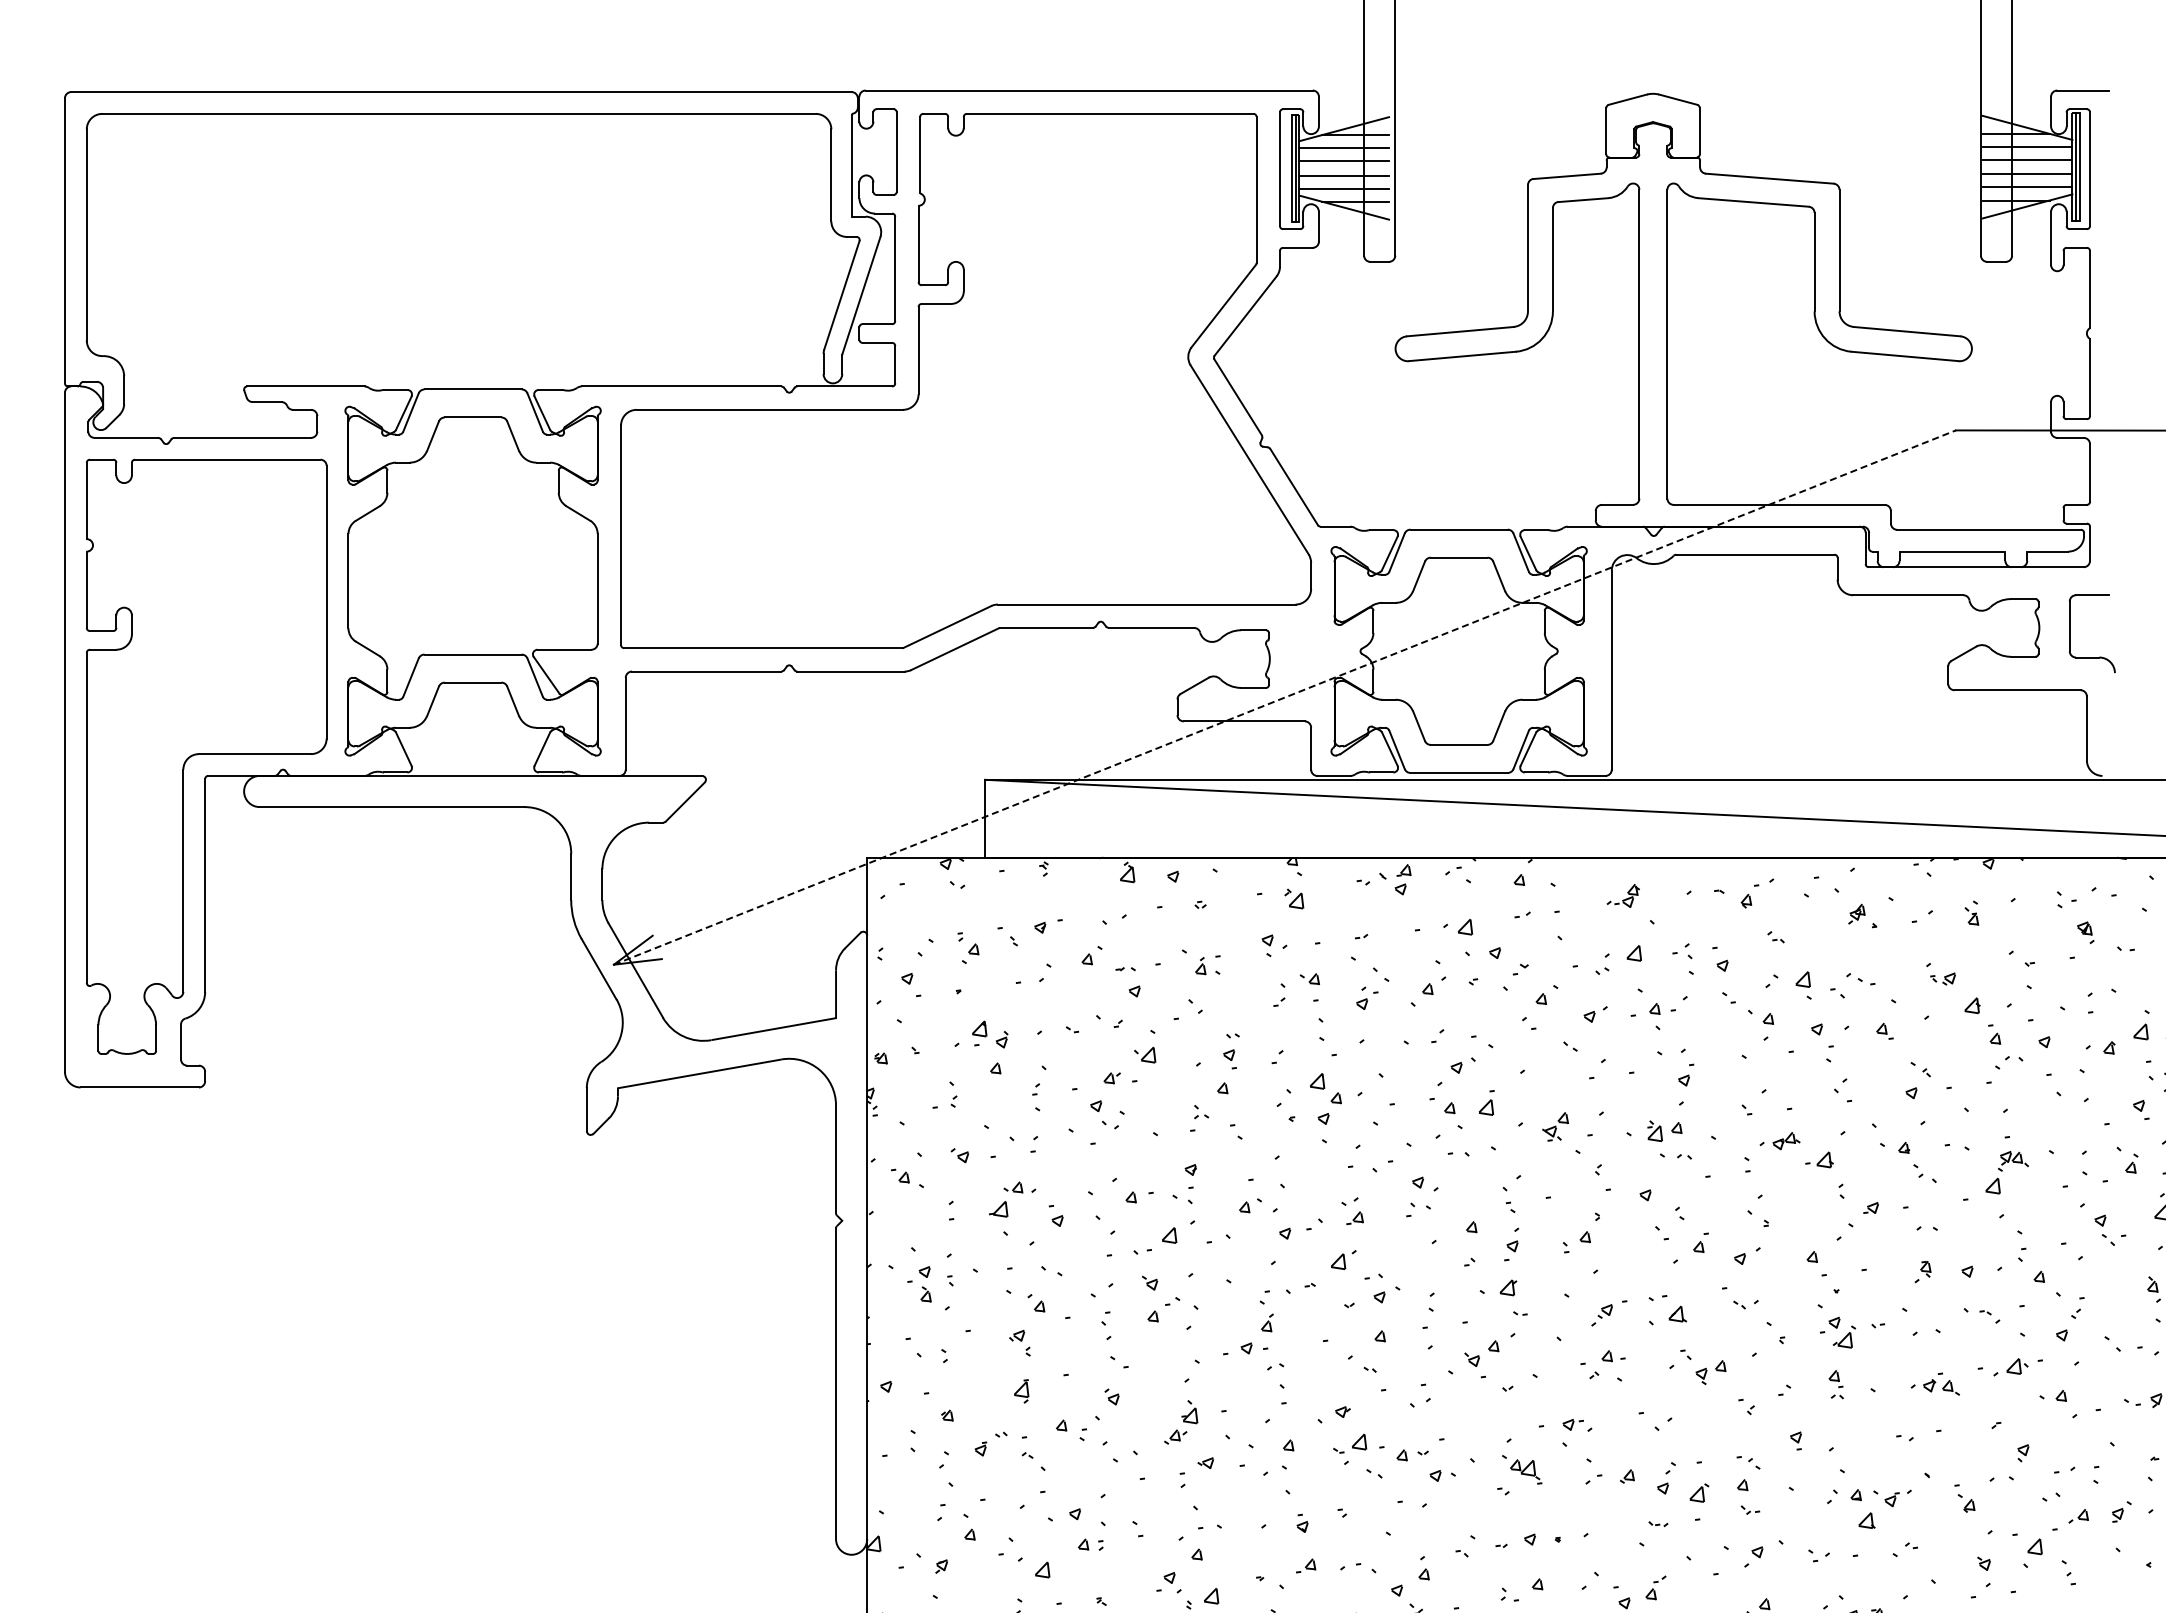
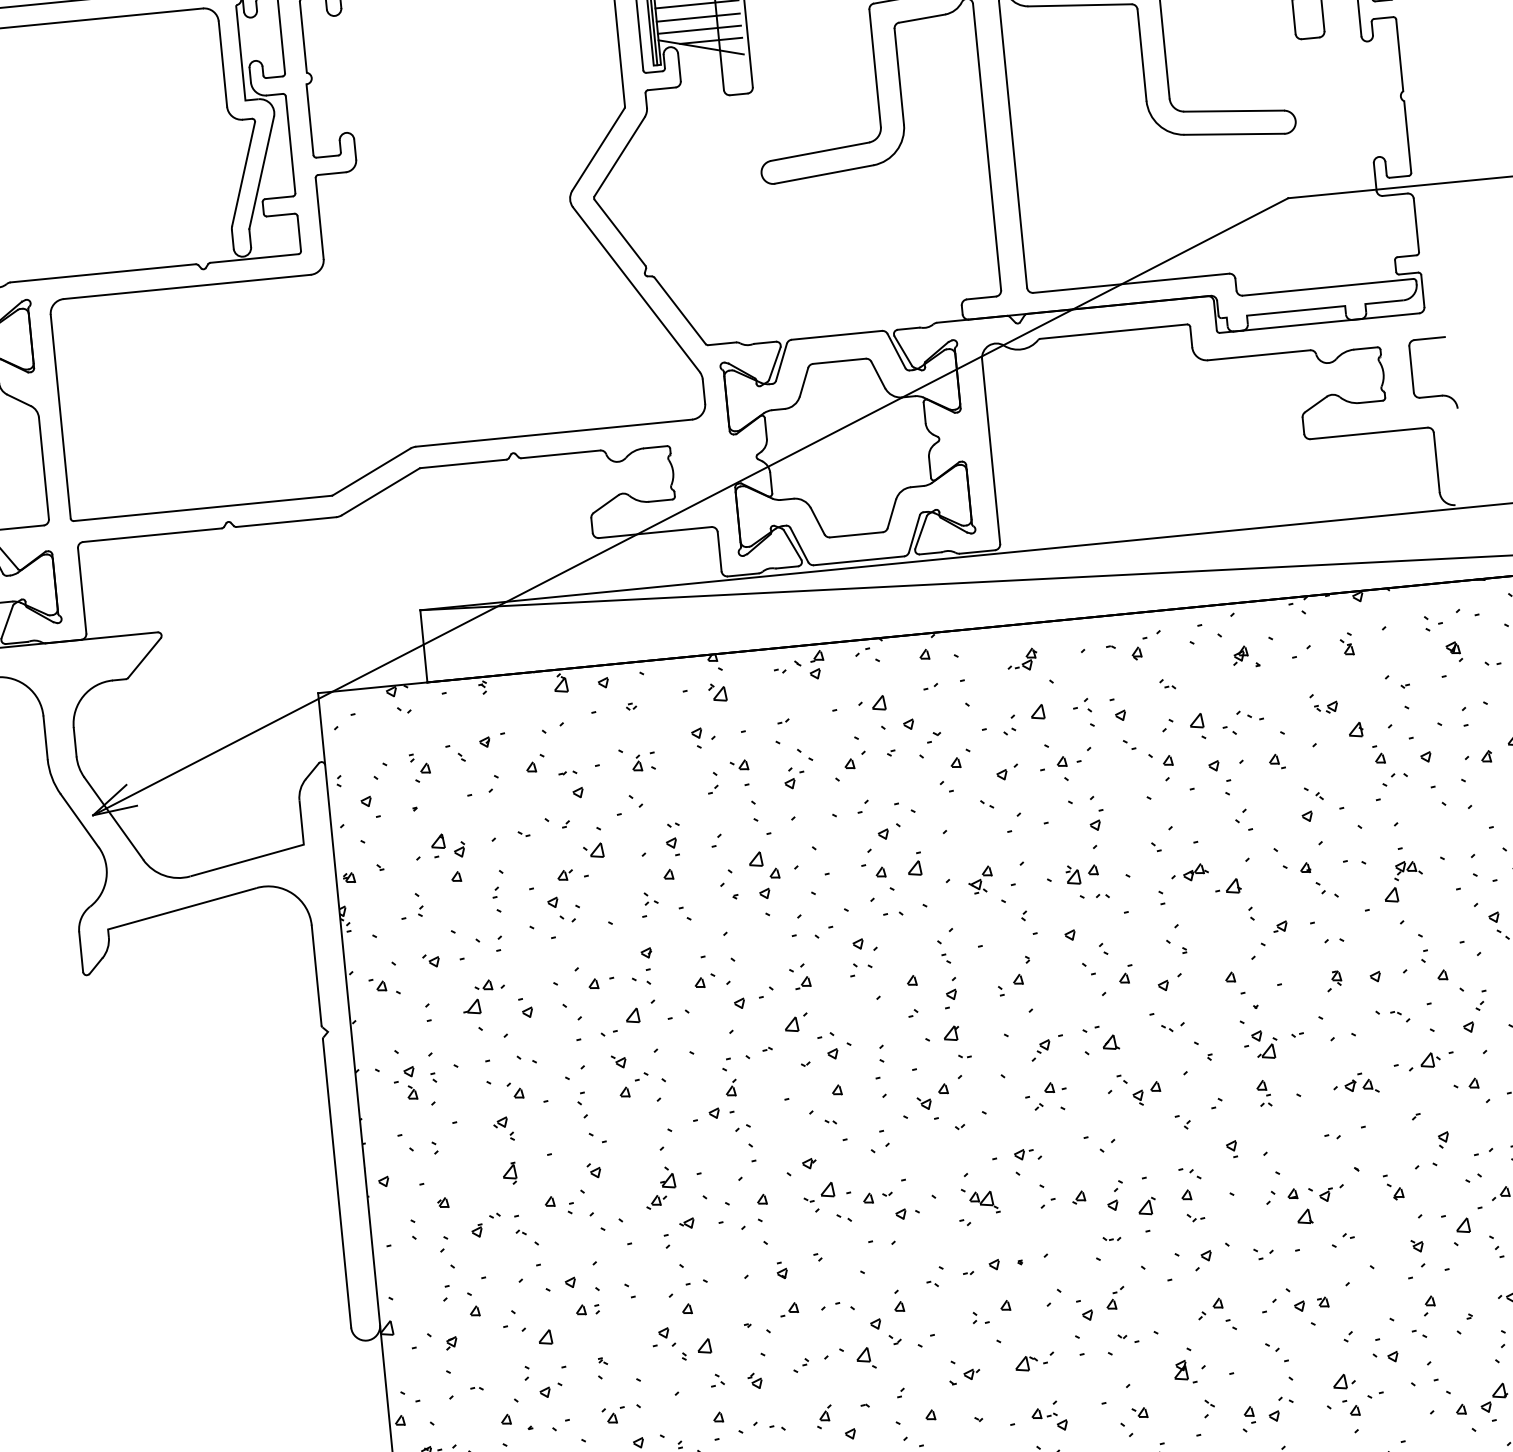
line: (1285, 697) -> (691, 506), dashed -> solid

